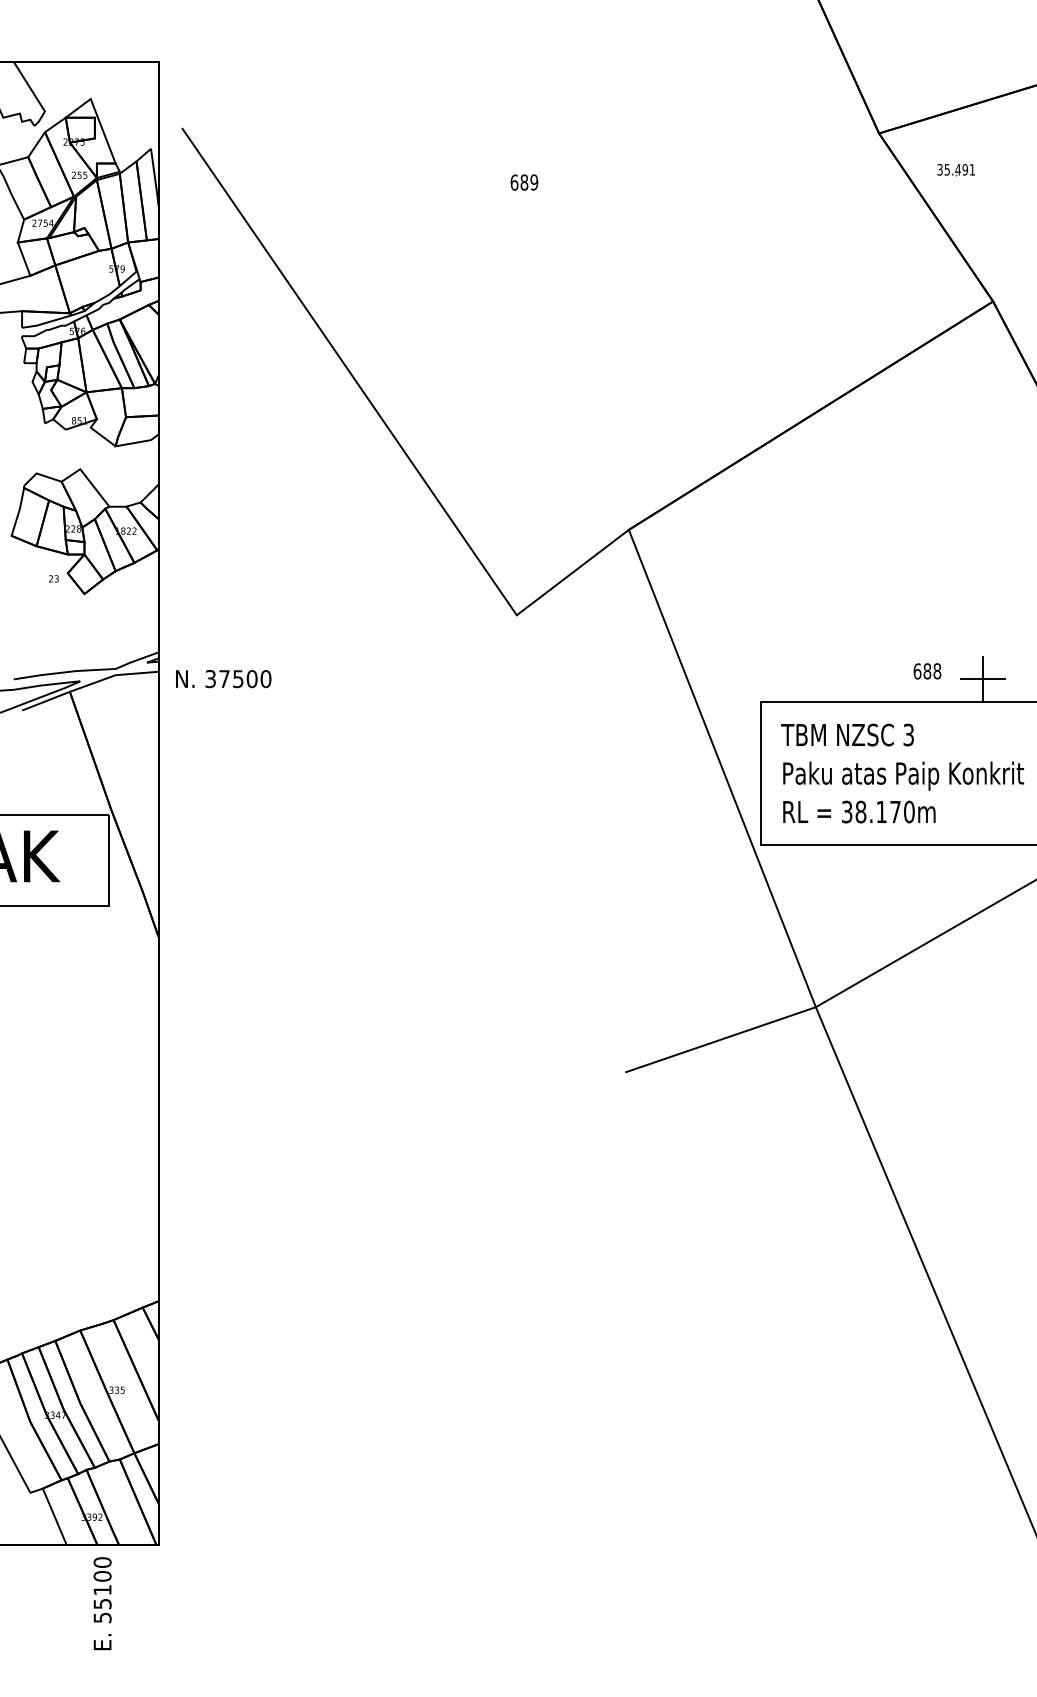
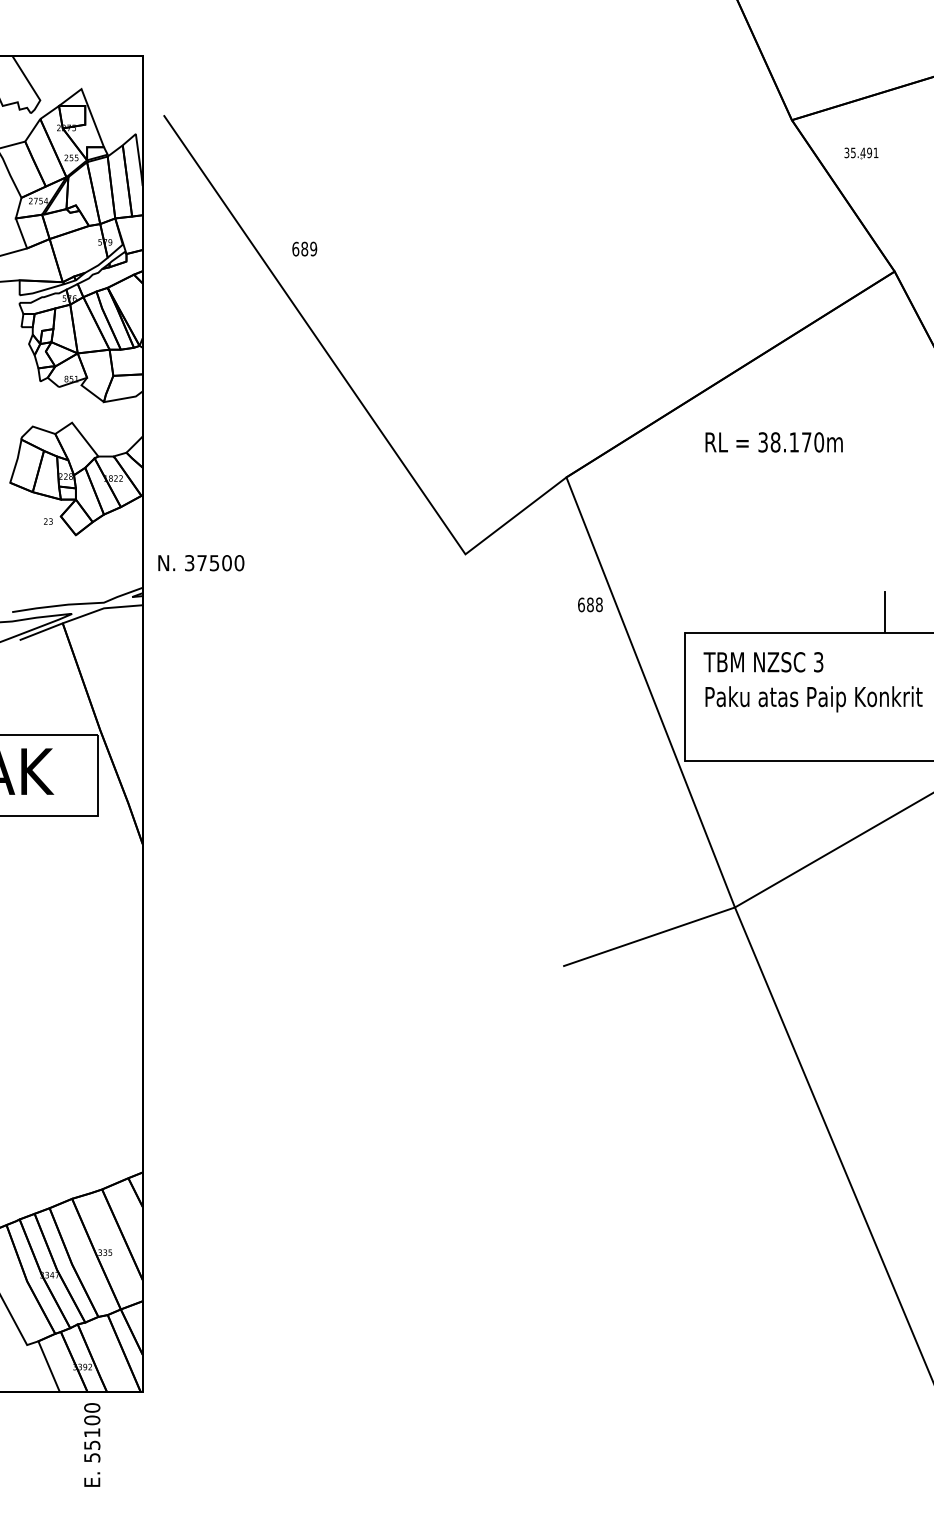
text: (524, 182) -> (304, 249), moved
text: (927, 671) -> (590, 605), moved
text: (223, 679) -> (201, 563), moved
line: (982, 679) -> (885, 612), removed
text: (859, 811) -> (774, 441), moved

